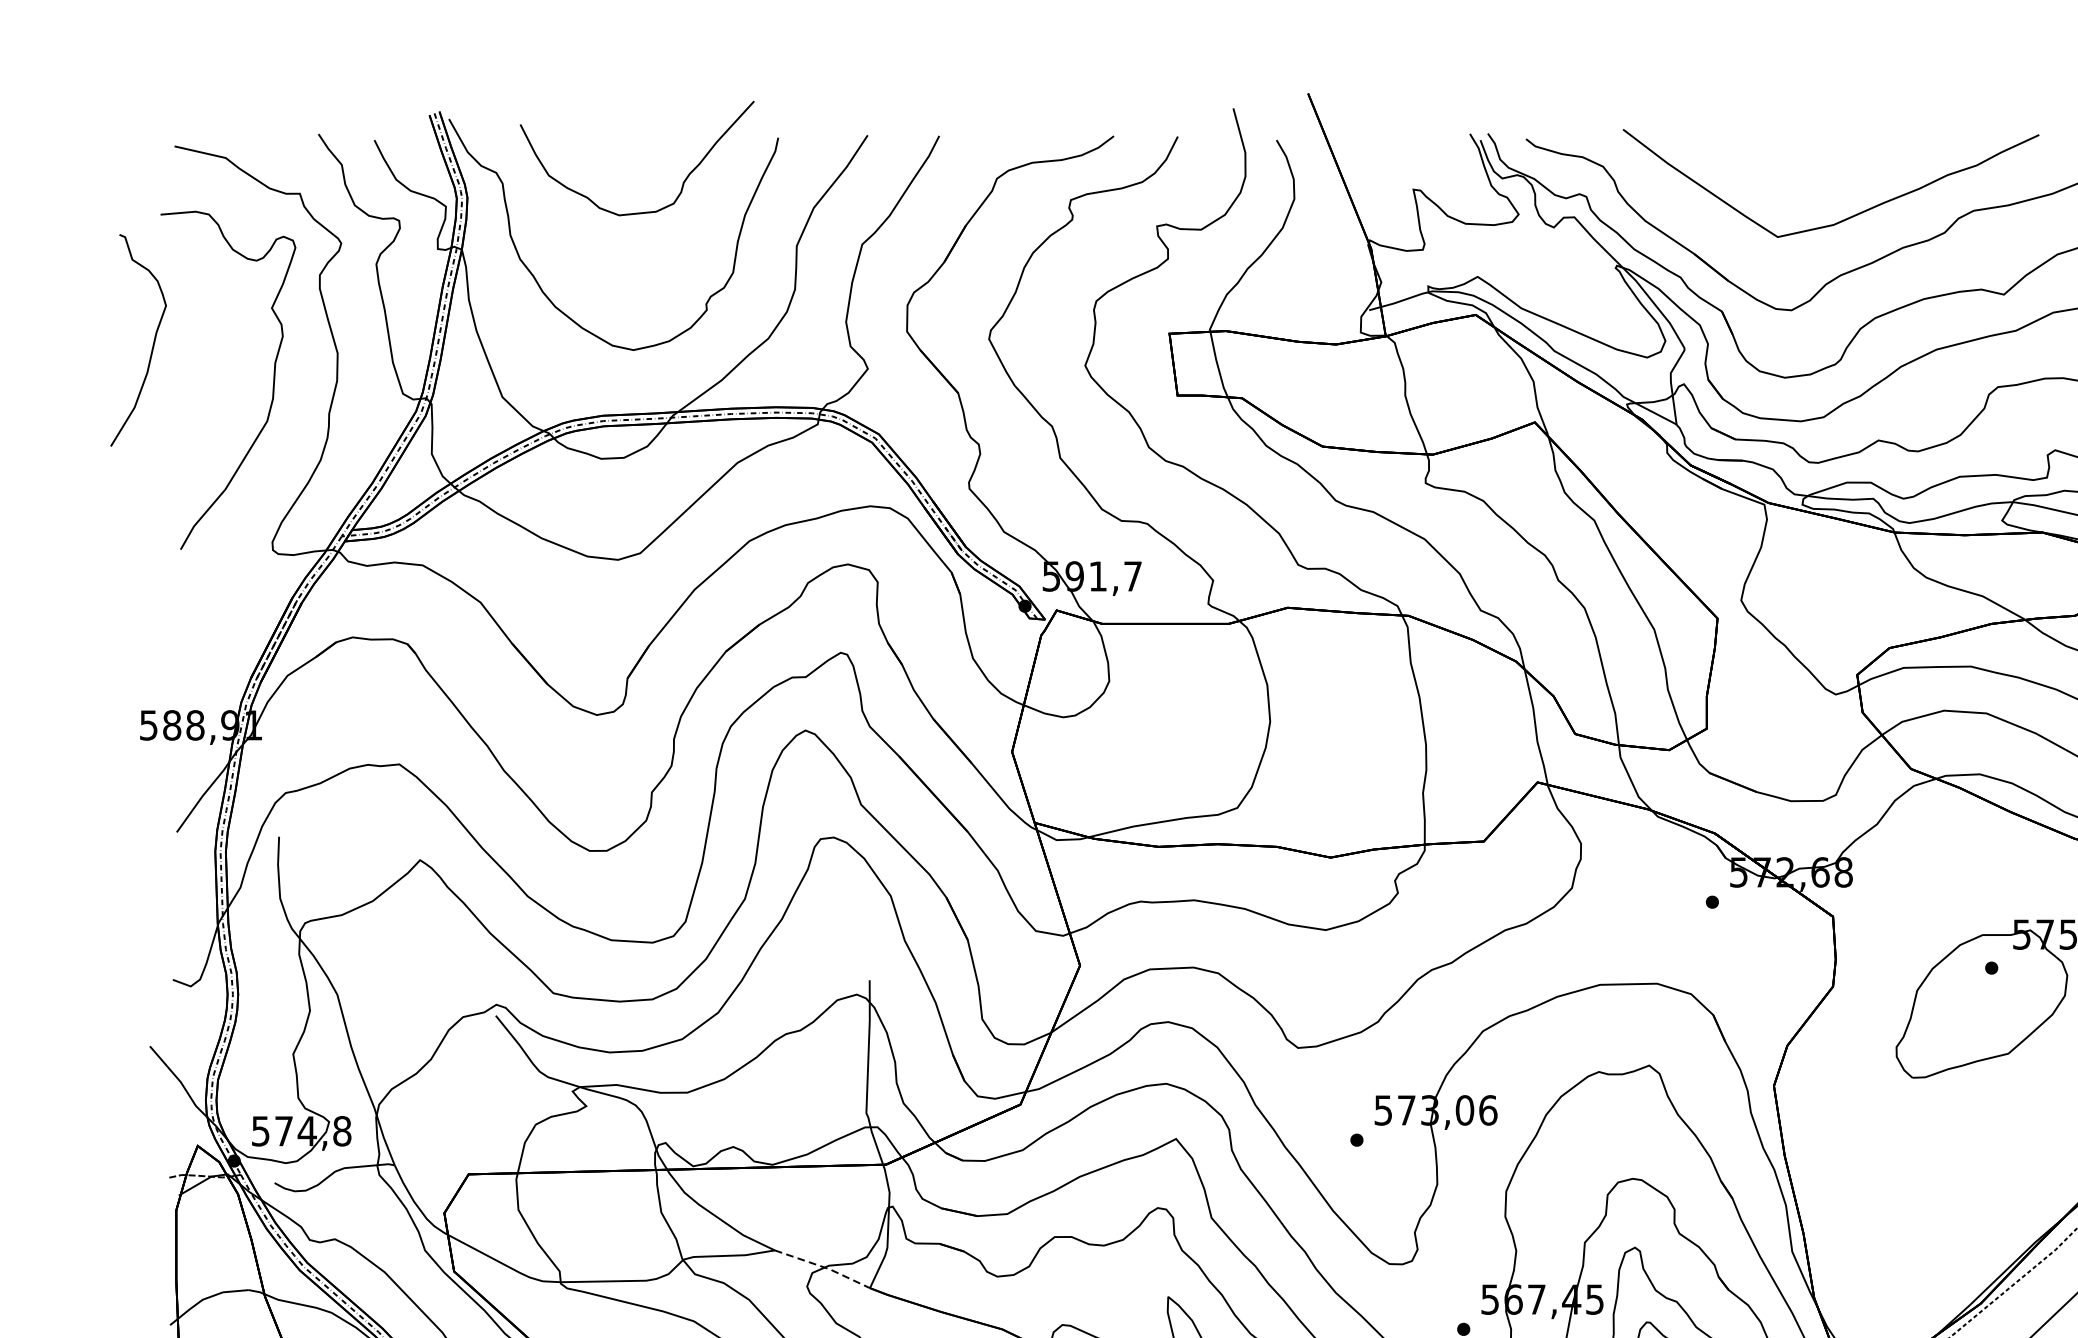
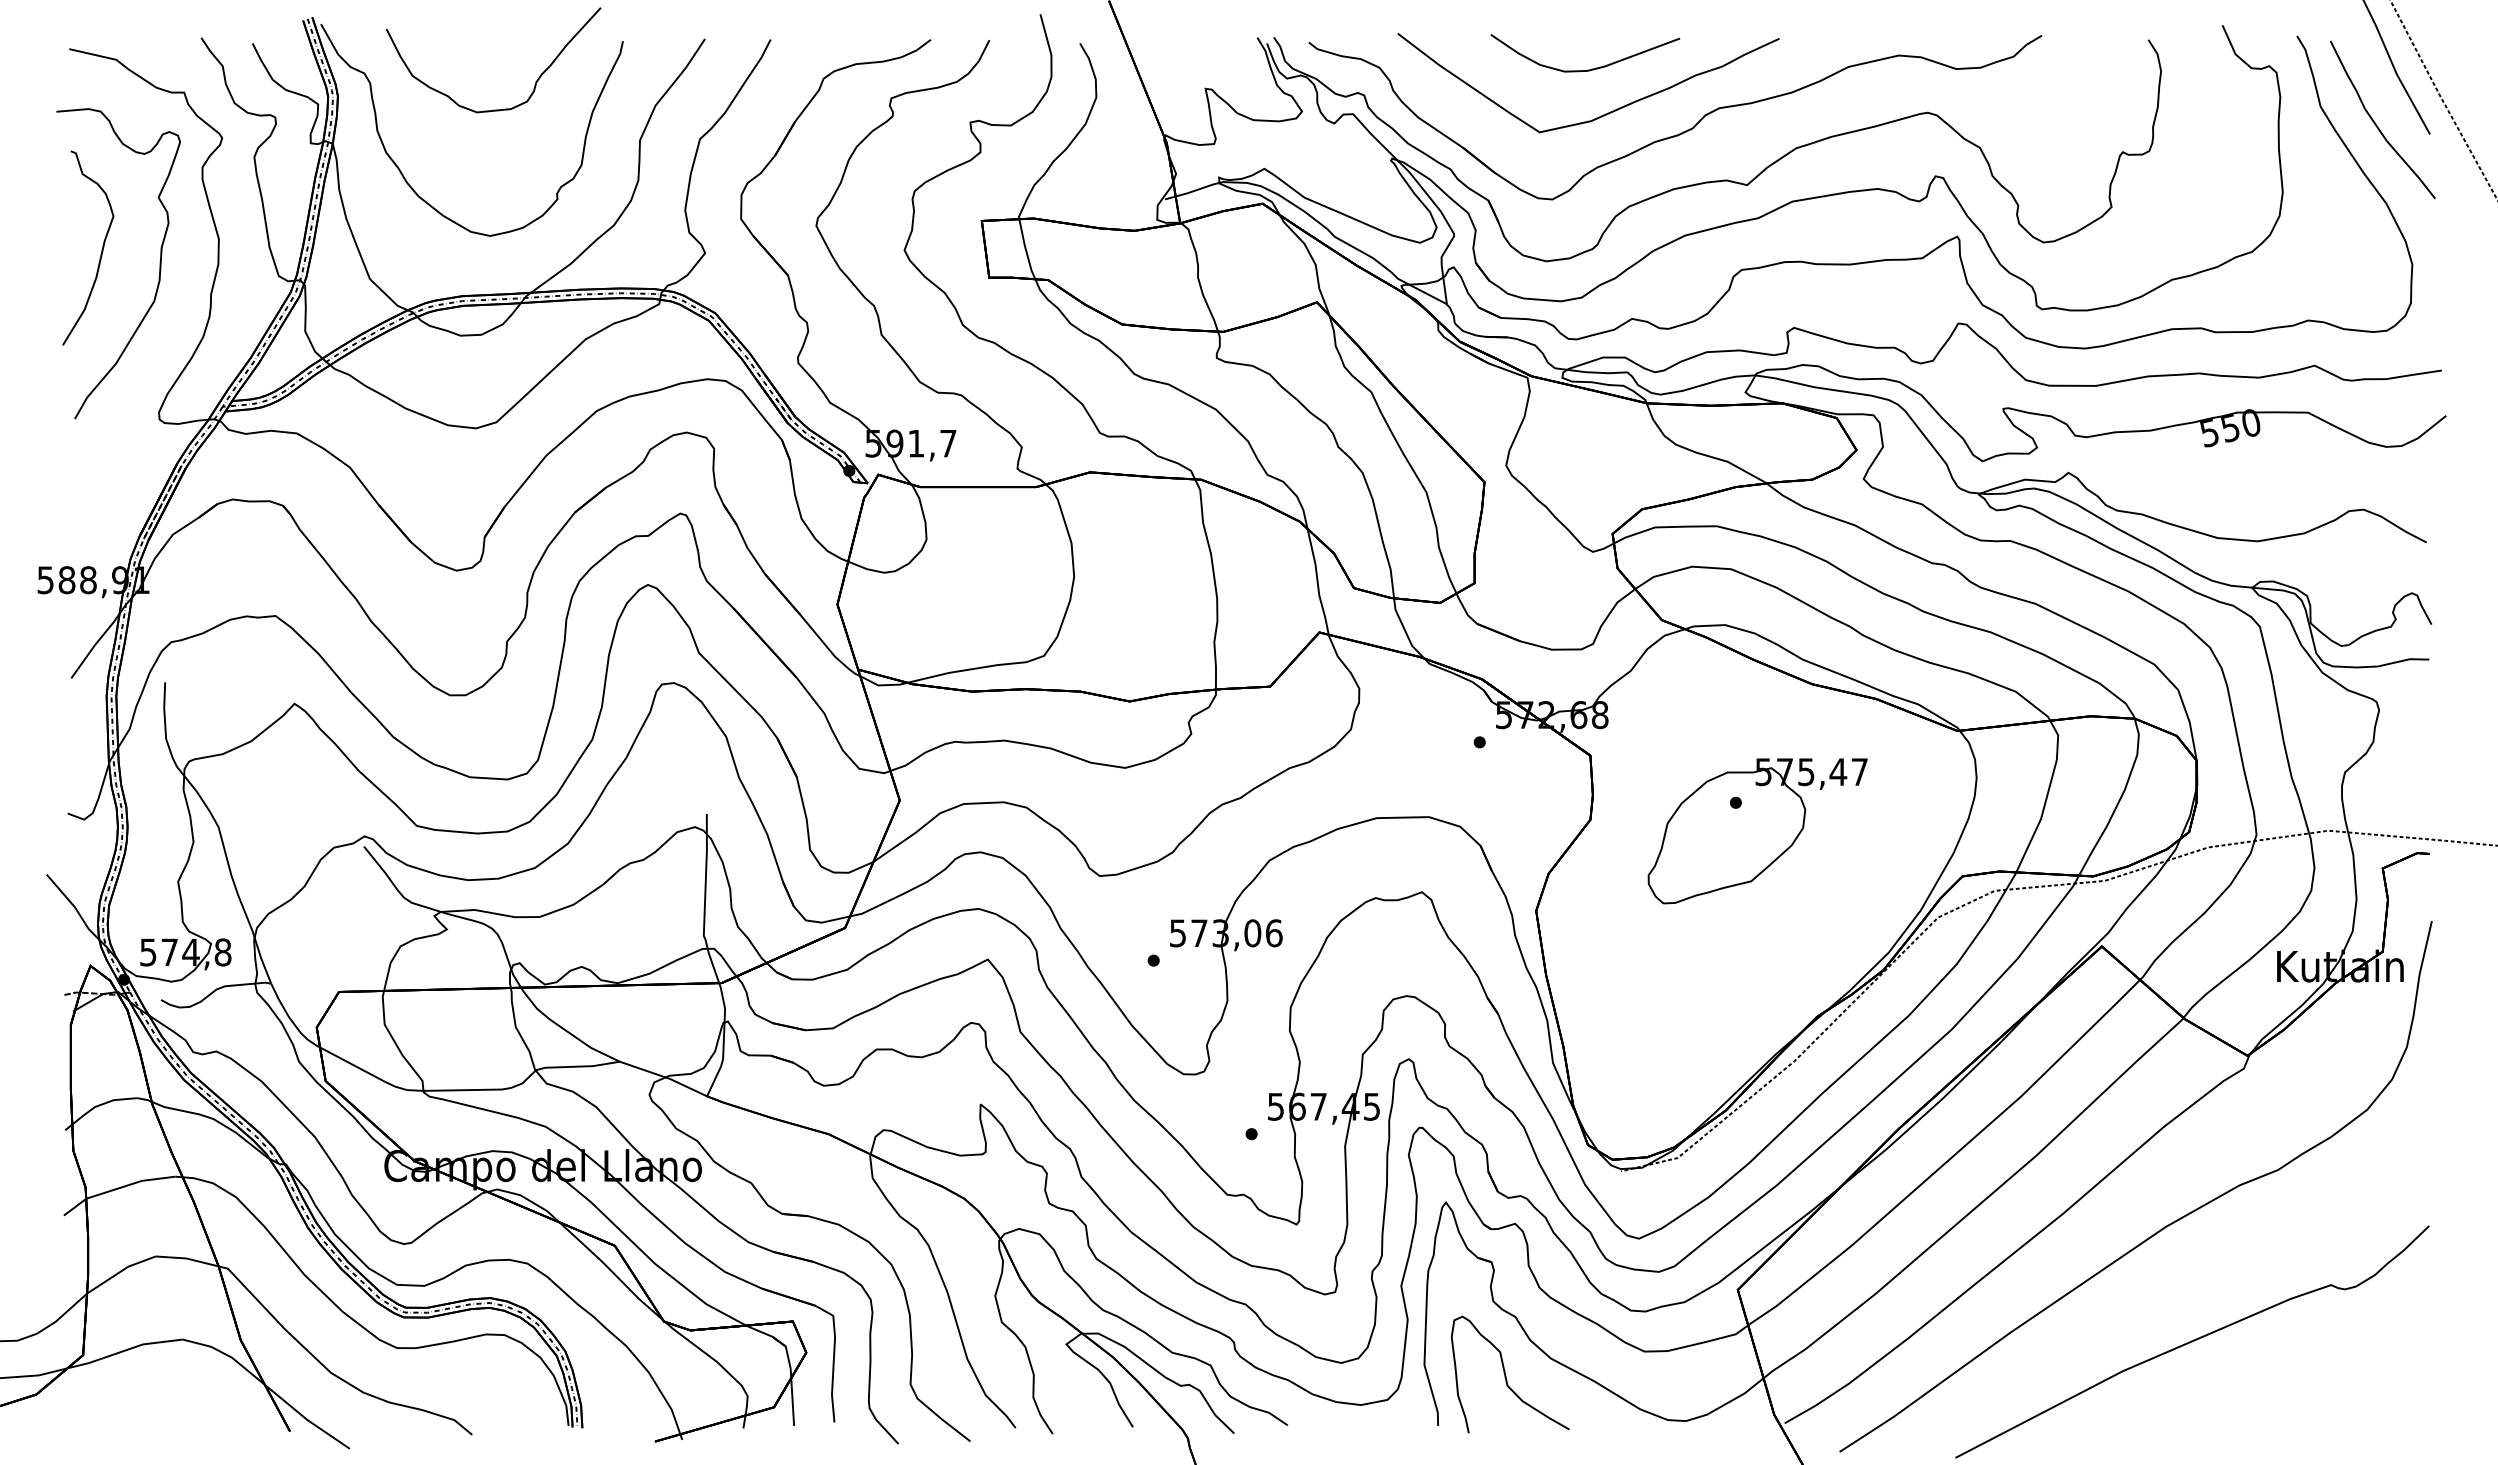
curve: (1830, 168) -> (1588, 69), added
curve: (153, 341) -> (101, 249), moved
line: (823, 1267) -> (664, 1077), dashed -> solid

